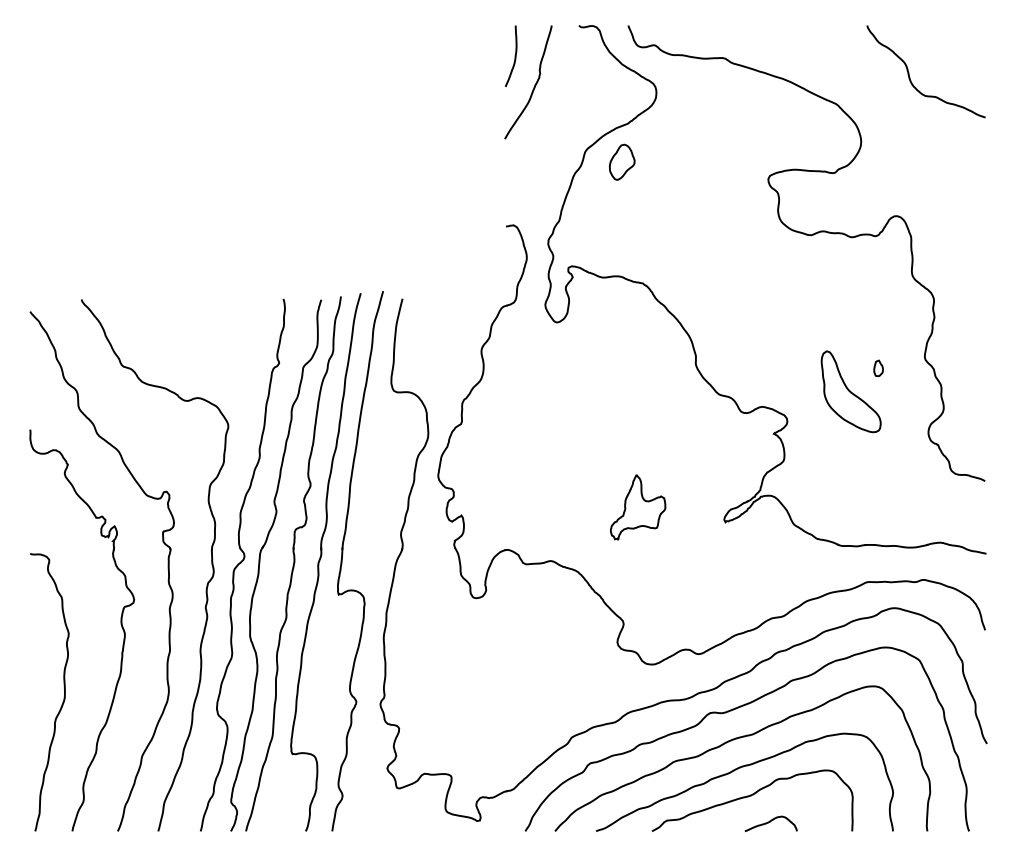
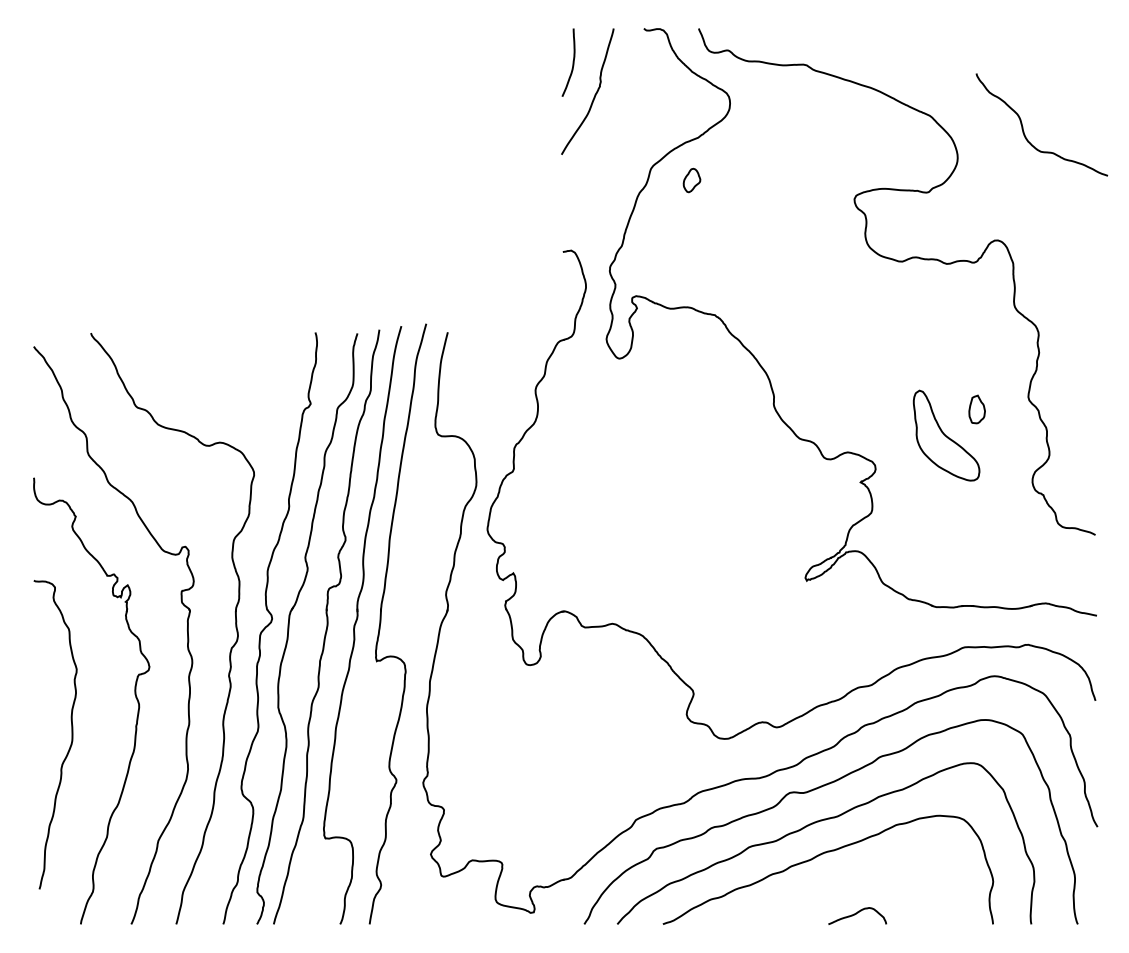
curve: (909, 73) -> (1023, 126), moved
part: (621, 162) -> (691, 180), size x0.6
part: (878, 368) -> (976, 409), size x1.6
part: (637, 506) -> (709, 563), removed
curve: (64, 692) -> (71, 734), moved
curve: (751, 796) -> (835, 885), removed

